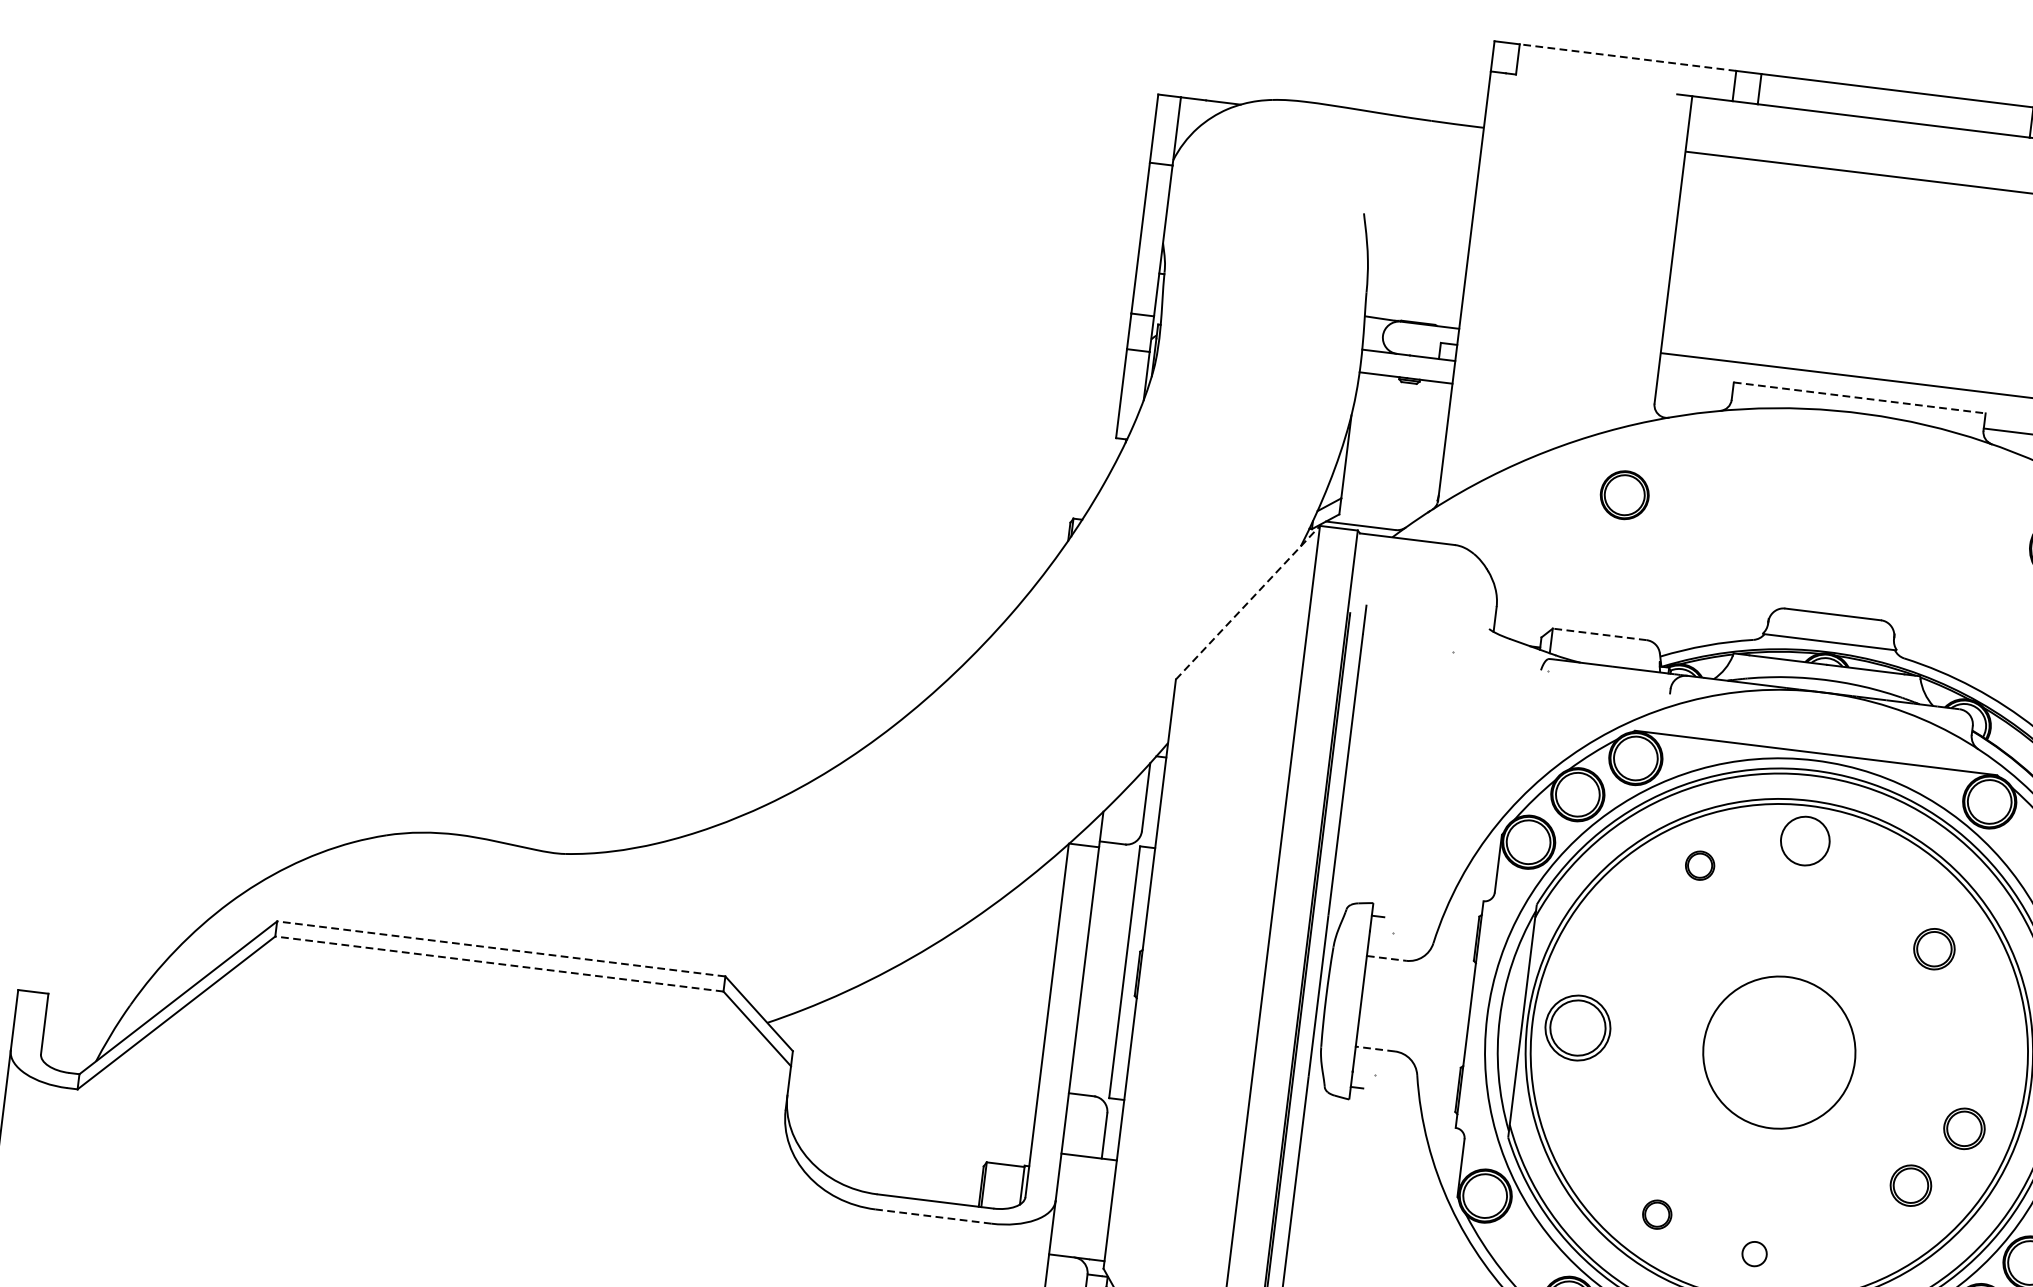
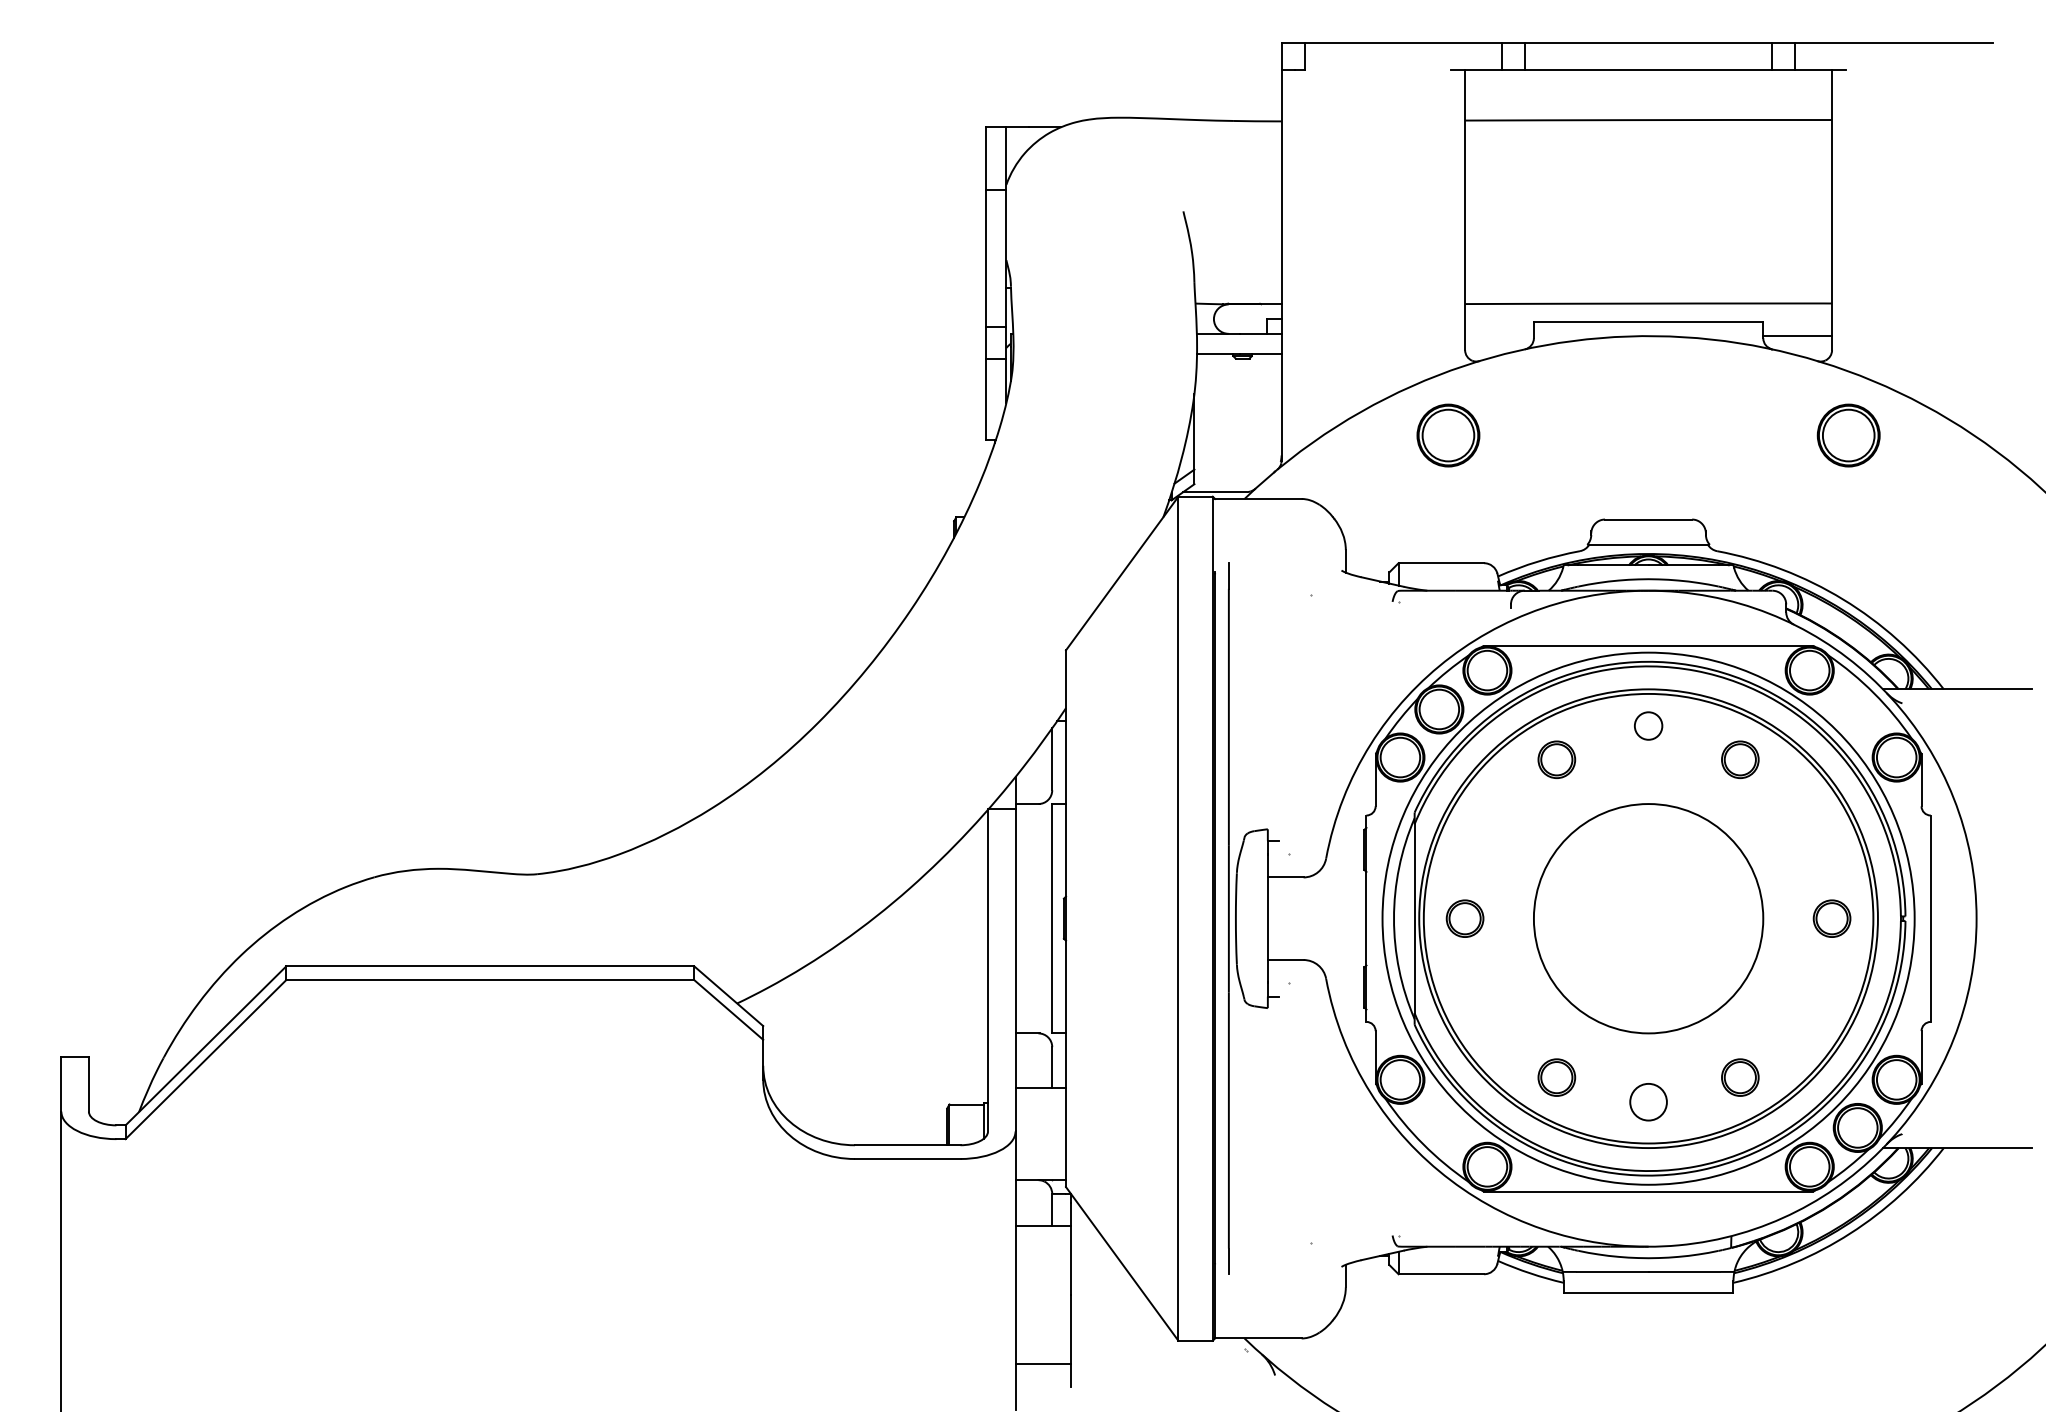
line: (1628, 57) -> (1403, 42), dashed -> solid
line: (1859, 398) -> (1648, 322), dashed -> solid
part: (1624, 495) -> (1448, 435), size x1.43
line: (1248, 602) -> (1122, 573), dashed -> solid
line: (1599, 634) -> (1441, 563), dashed -> solid
circle: (1805, 840) -> (1648, 725), size x0.62
part: (1699, 865) -> (1556, 759), size x1.43
line: (500, 948) -> (489, 966), dashed -> solid
part: (1934, 948) -> (1740, 759), moved
line: (1386, 958) -> (1285, 877), dashed -> solid
line: (498, 964) -> (489, 980), dashed -> solid
part: (1577, 1027) -> (1464, 918), size x0.62
line: (1375, 1049) -> (1285, 960), dashed -> solid
circle: (1779, 1052) -> (1648, 918), size x1.67
part: (1963, 1128) -> (1831, 918), moved
part: (1911, 1185) -> (1740, 1077), moved
part: (1656, 1214) -> (1556, 1077), size x1.43
line: (933, 1217) -> (907, 1159), dashed -> solid
circle: (1754, 1253) -> (1648, 1101), size x1.67

